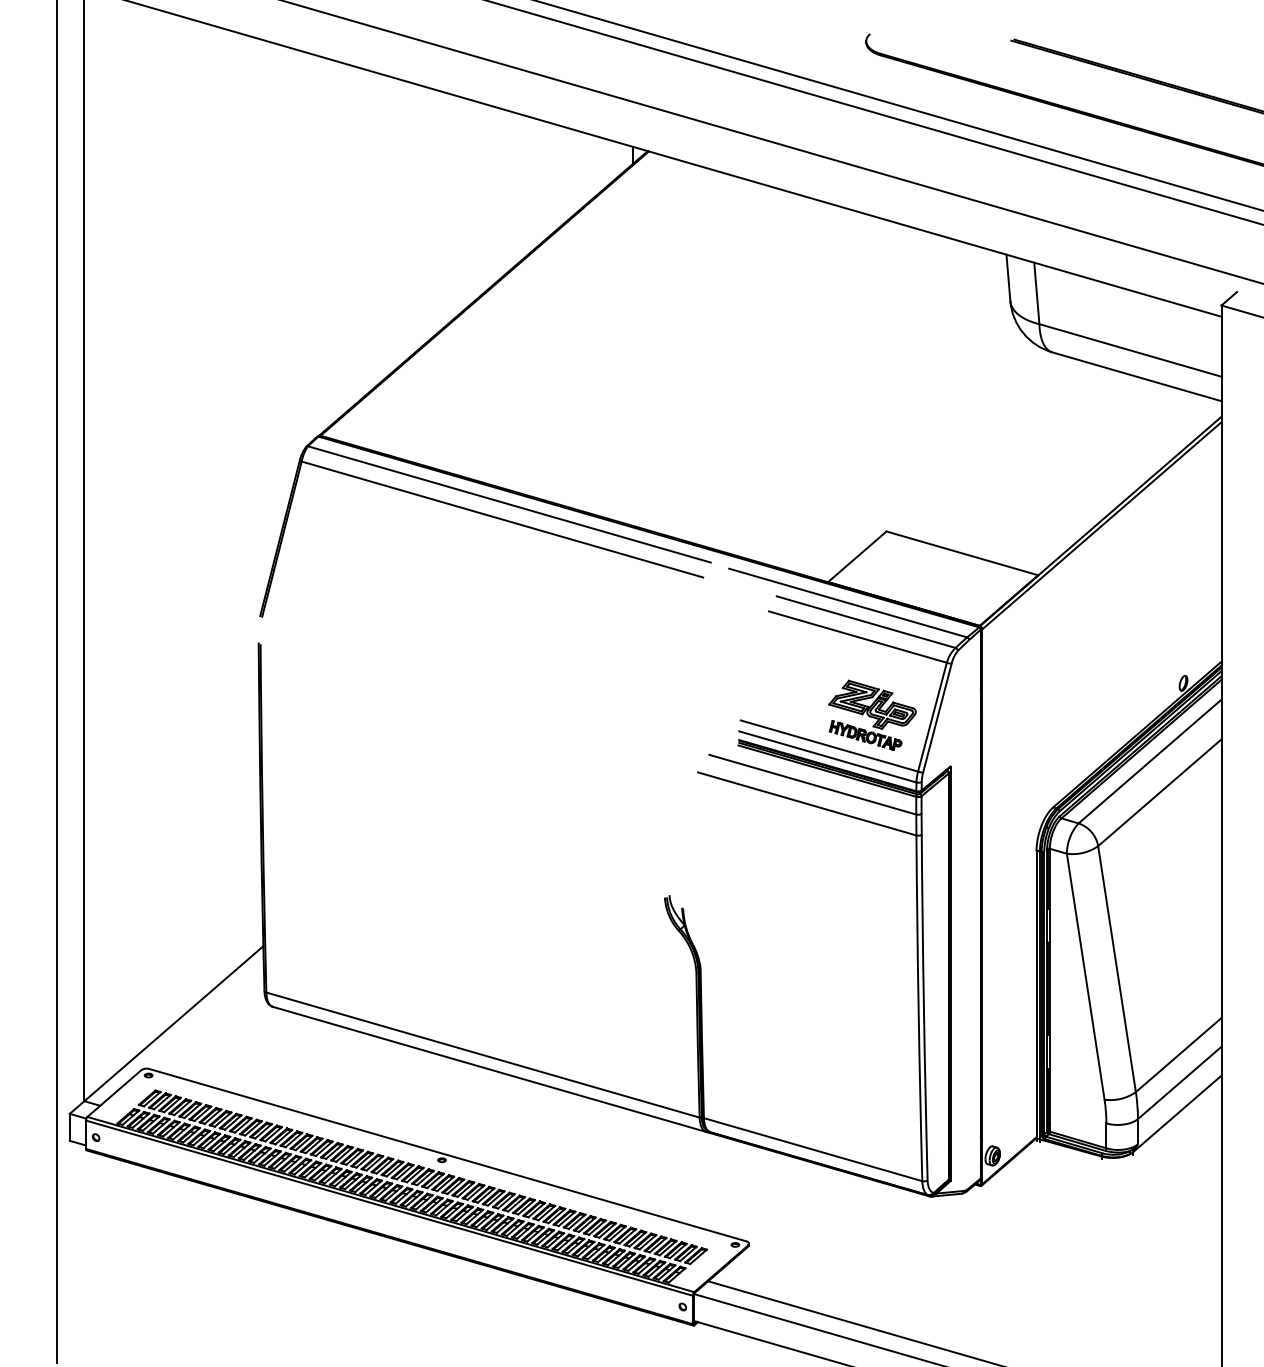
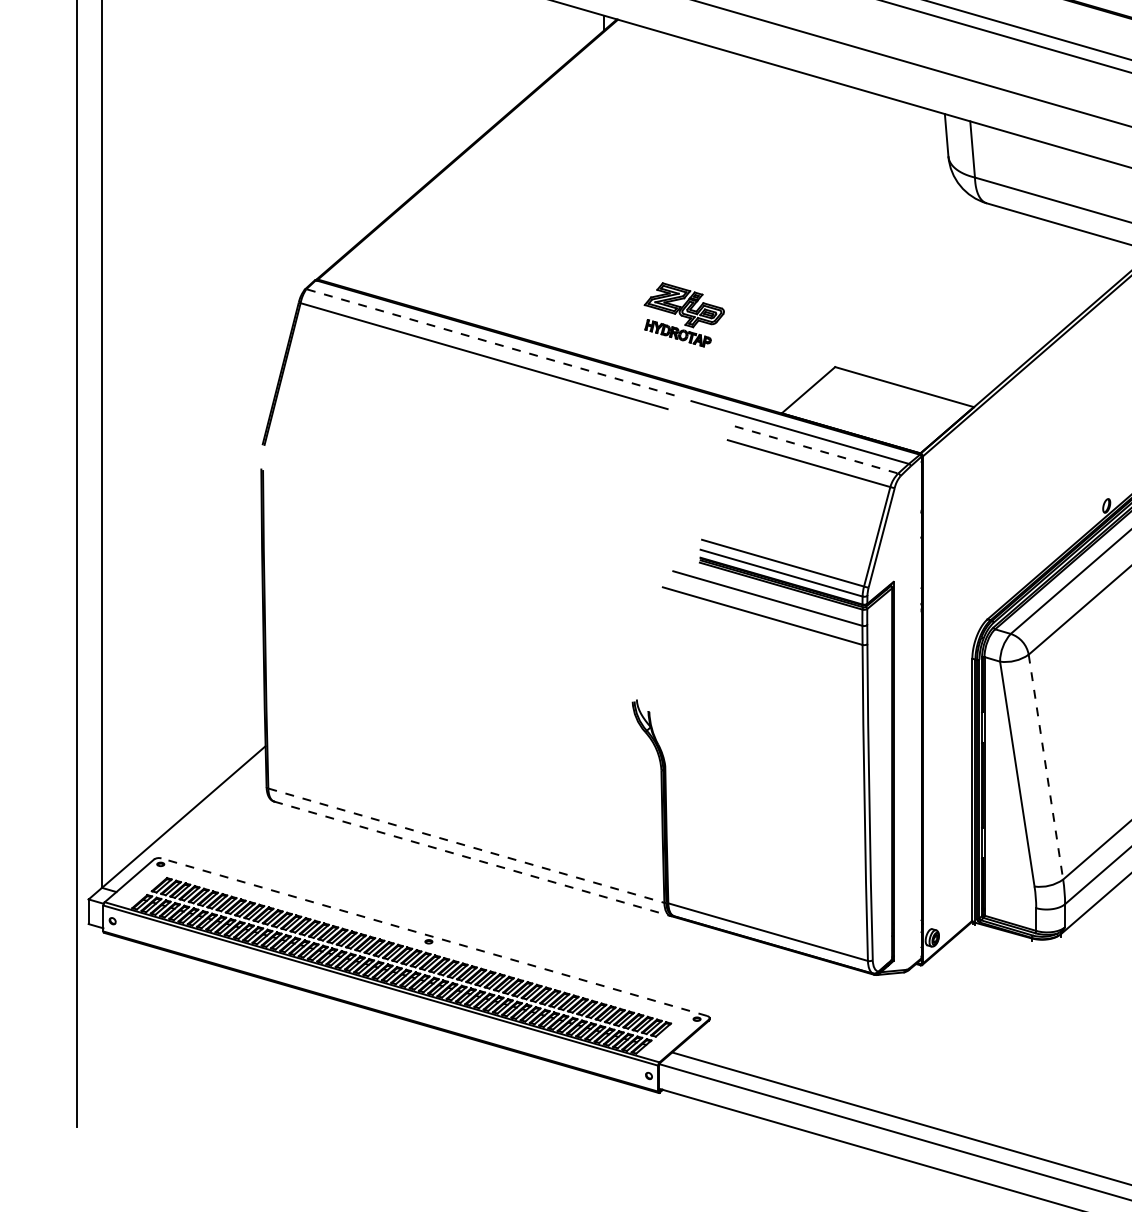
line: (509, 504) -> (490, 342), solid -> dashed
line: (866, 622) -> (816, 450), solid -> dashed
part: (872, 714) -> (684, 314), moved
line: (1117, 969) -> (1046, 767), solid -> dashed
line: (483, 1055) -> (466, 846), solid -> dashed
line: (489, 1069) -> (472, 858), solid -> dashed
line: (447, 1155) -> (433, 937), solid -> dashed

